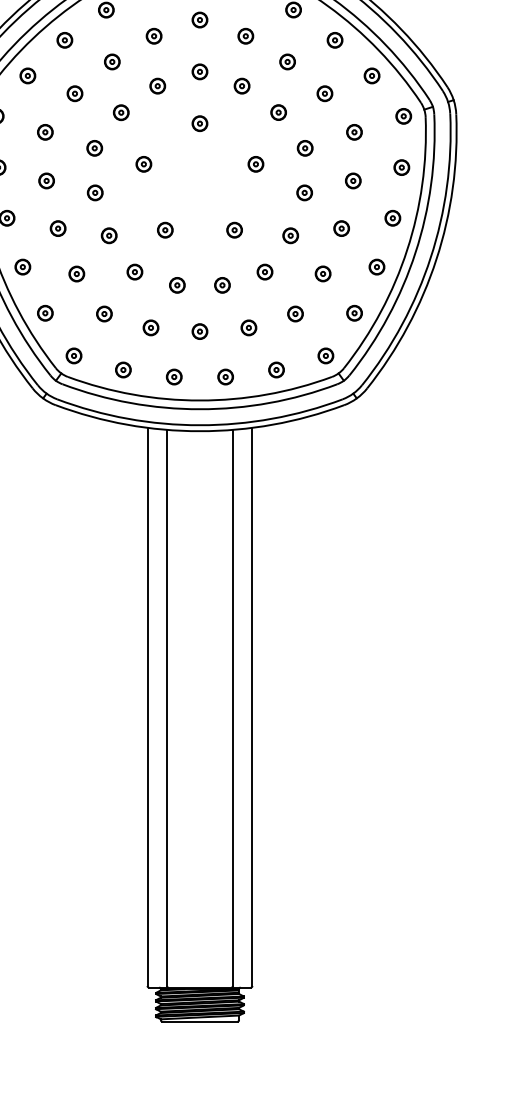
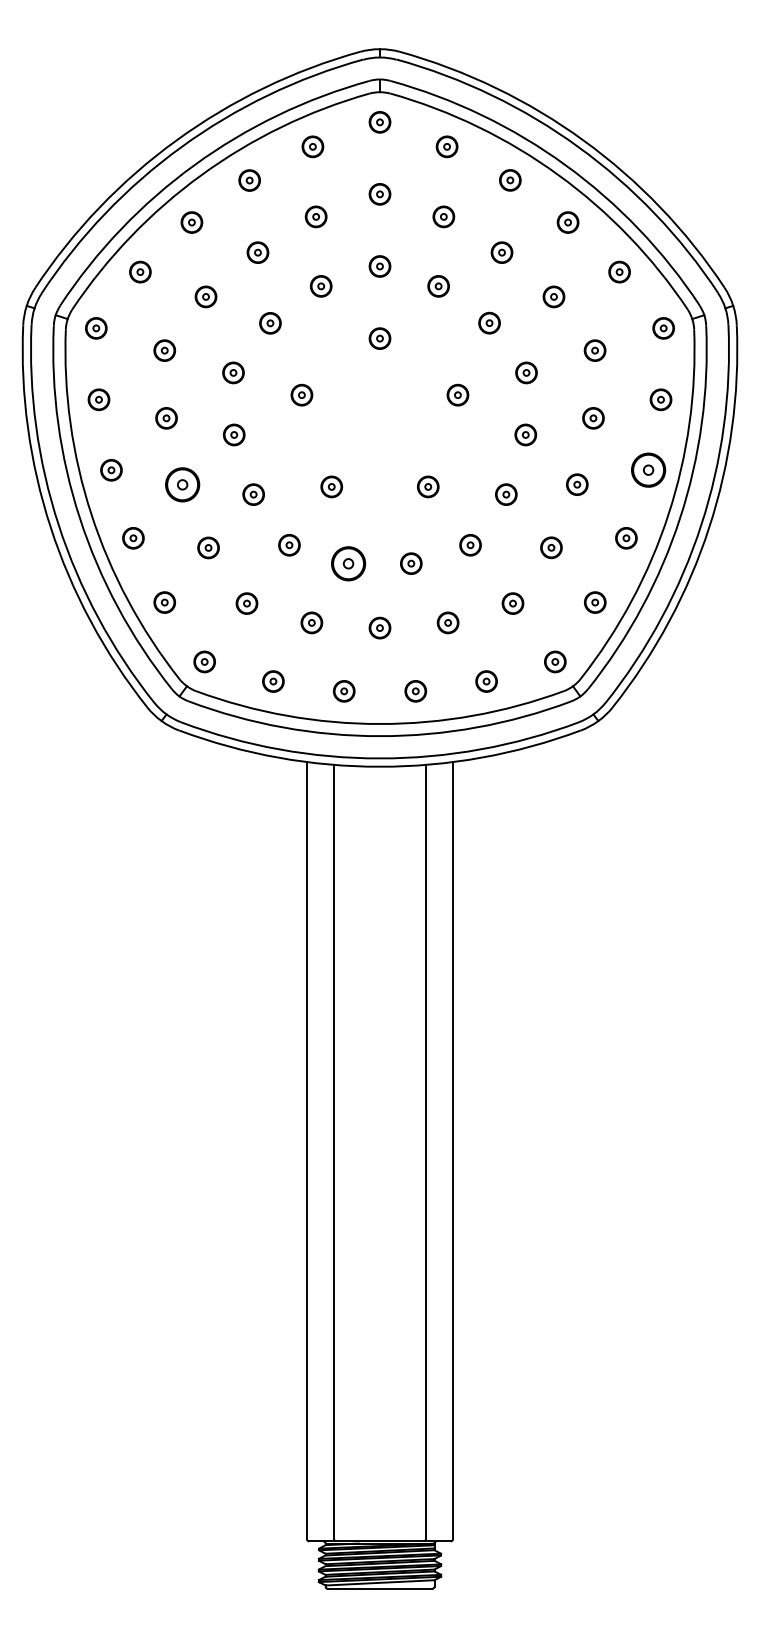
part: (392, 218) -> (648, 470), size x1.6
part: (58, 228) -> (182, 484), size x1.6
part: (177, 285) -> (348, 563), size x1.6

